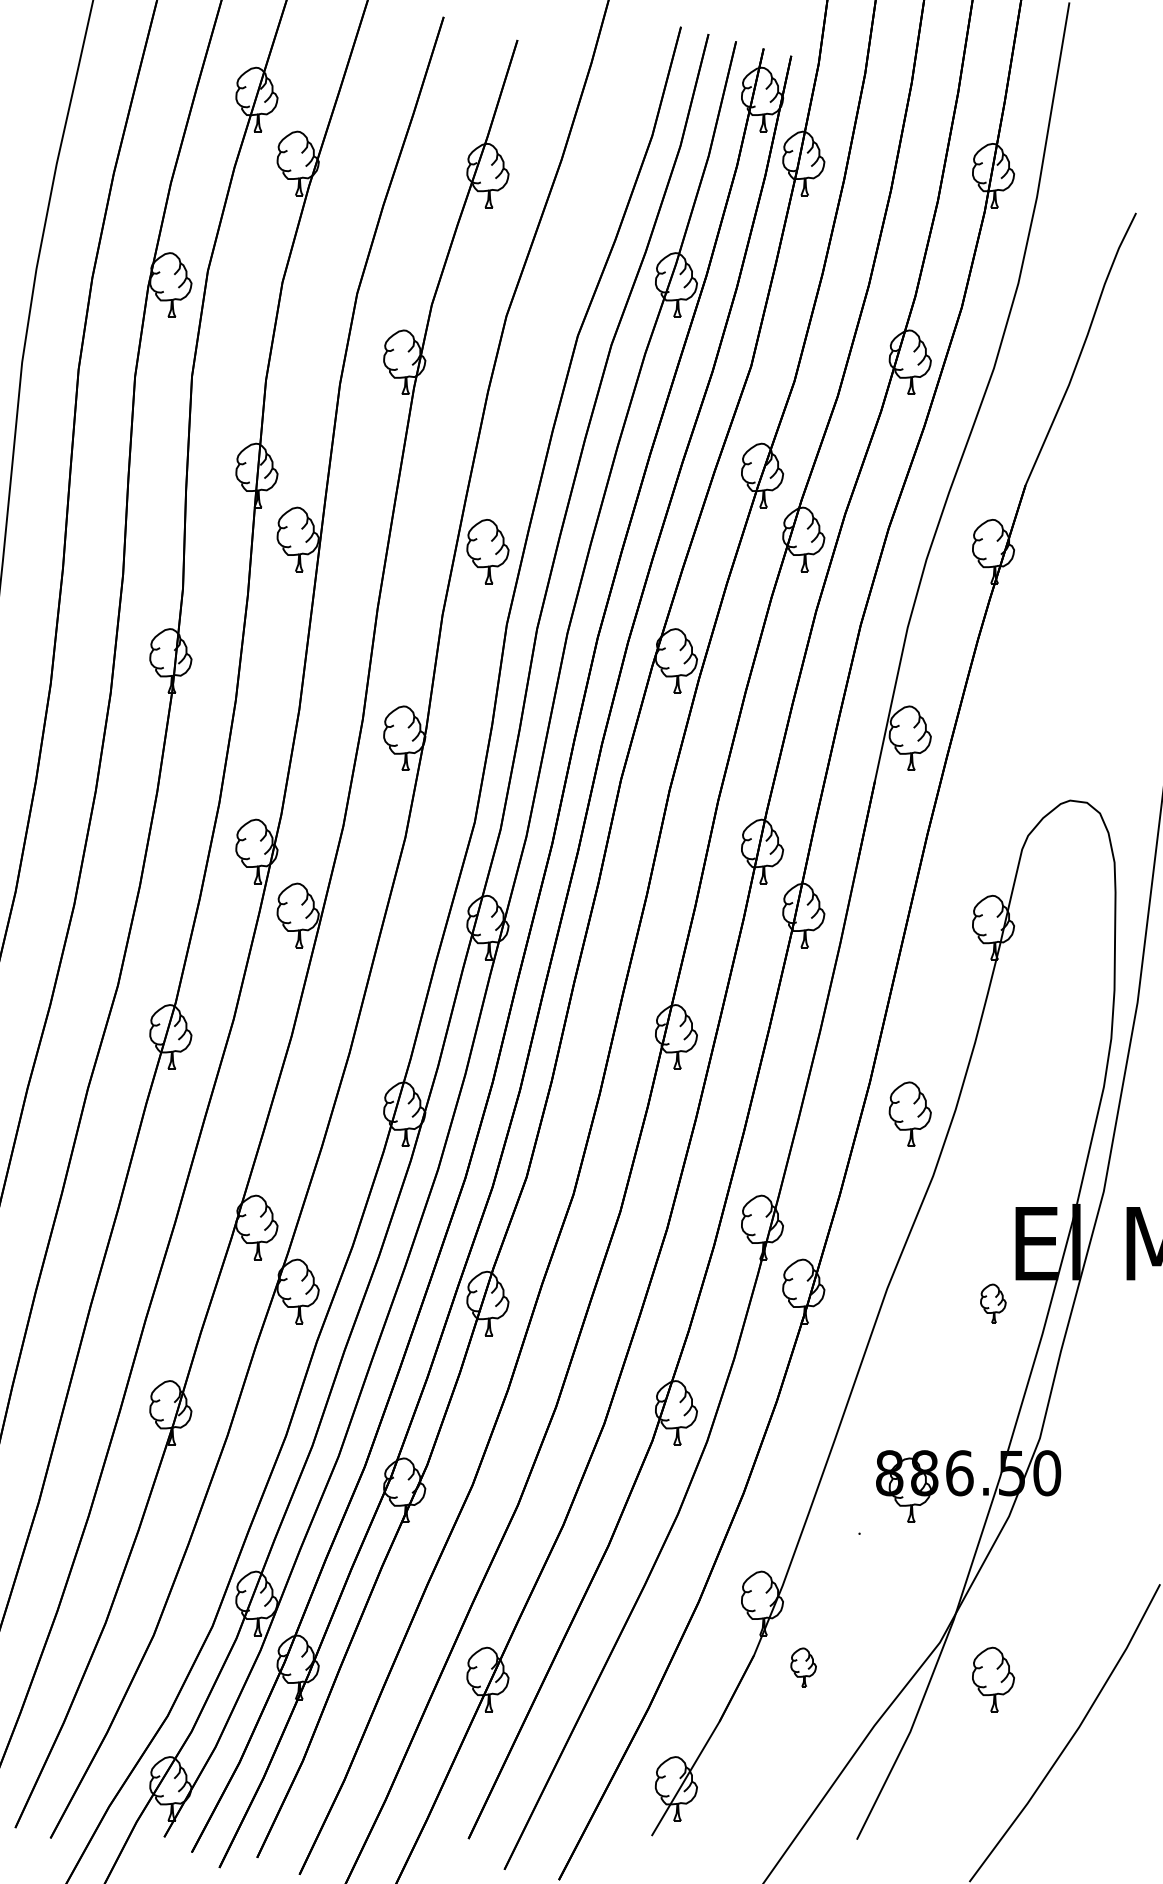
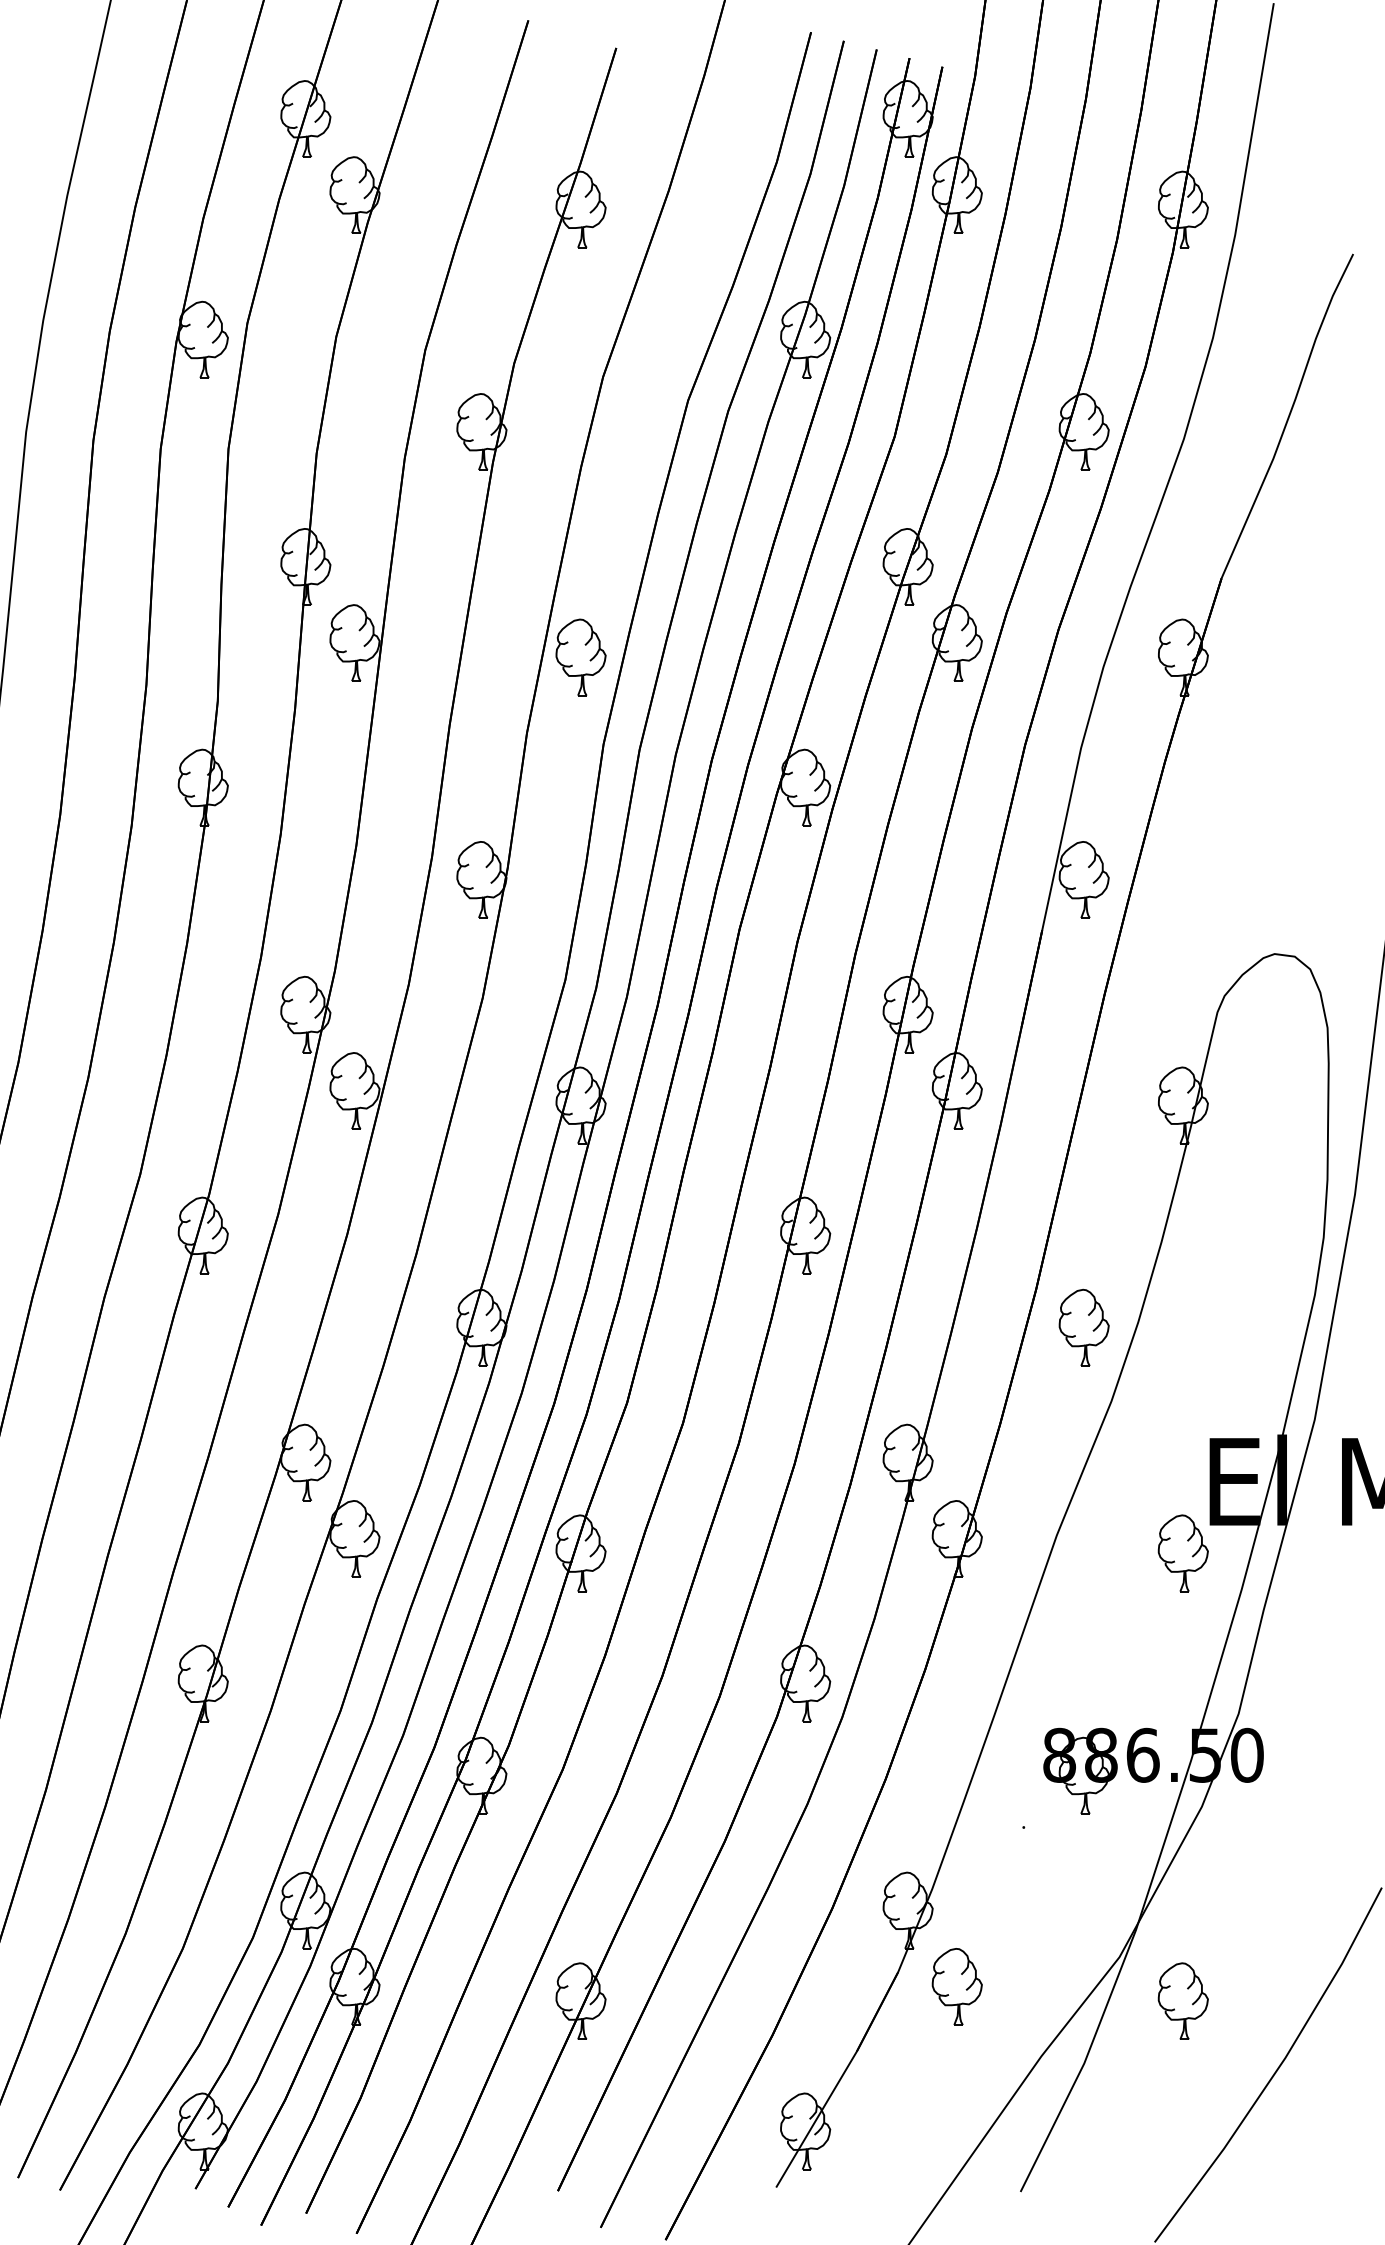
part: (992, 1303) -> (1182, 1553), size x1.67
part: (803, 1667) -> (956, 1986), size x1.67

